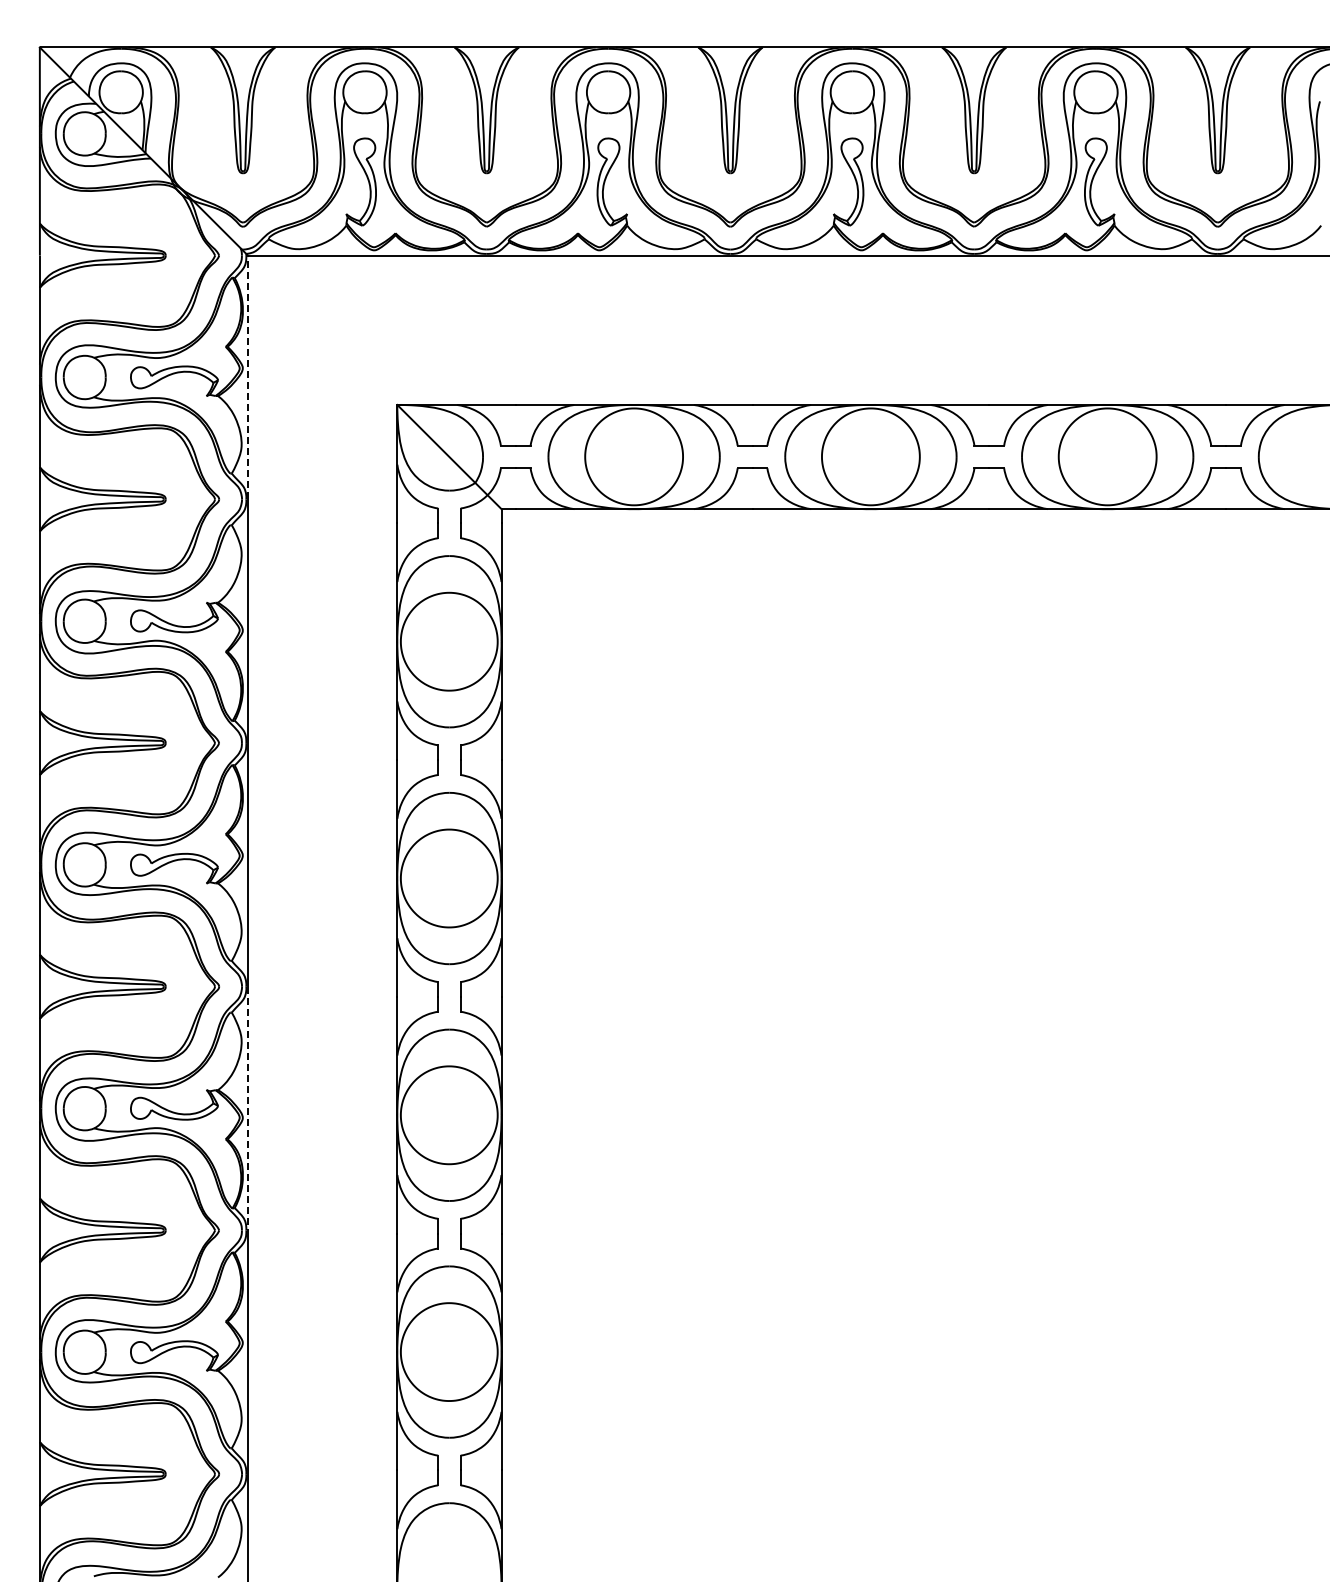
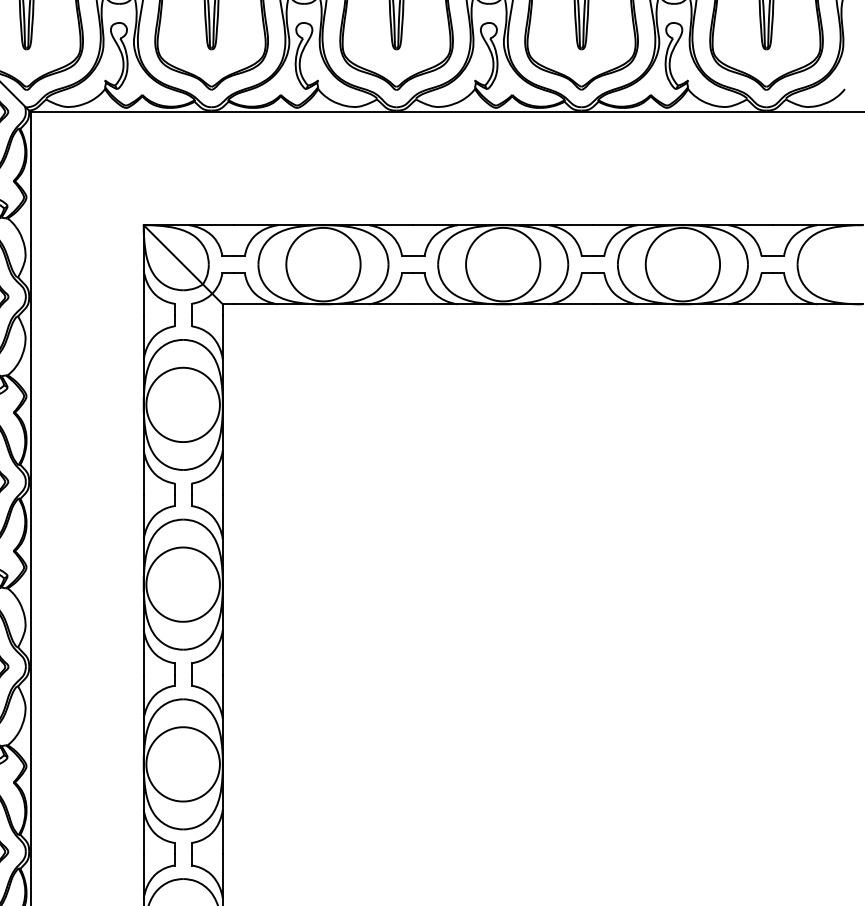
line: (248, 377) -> (30, 204), dashed -> solid
line: (248, 1108) -> (30, 759), dashed -> solid

